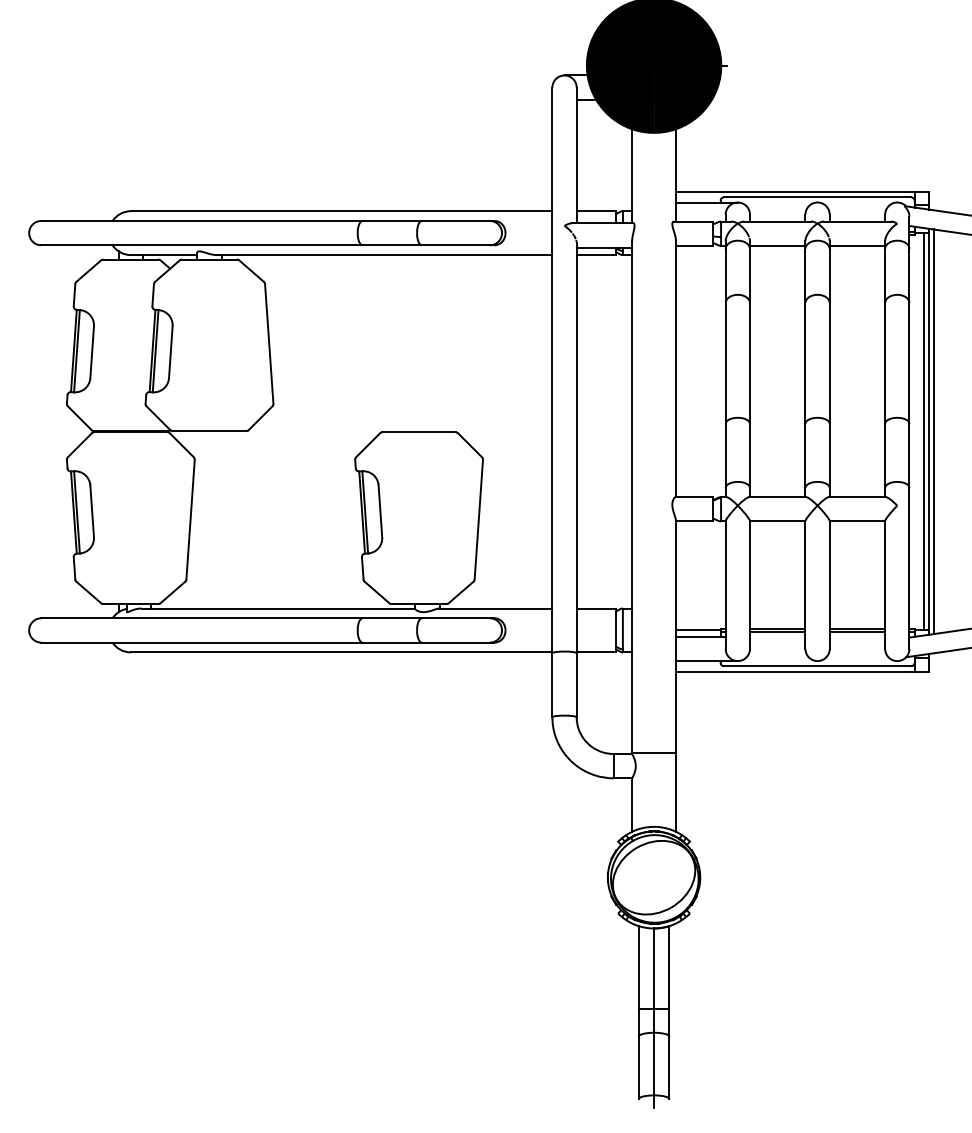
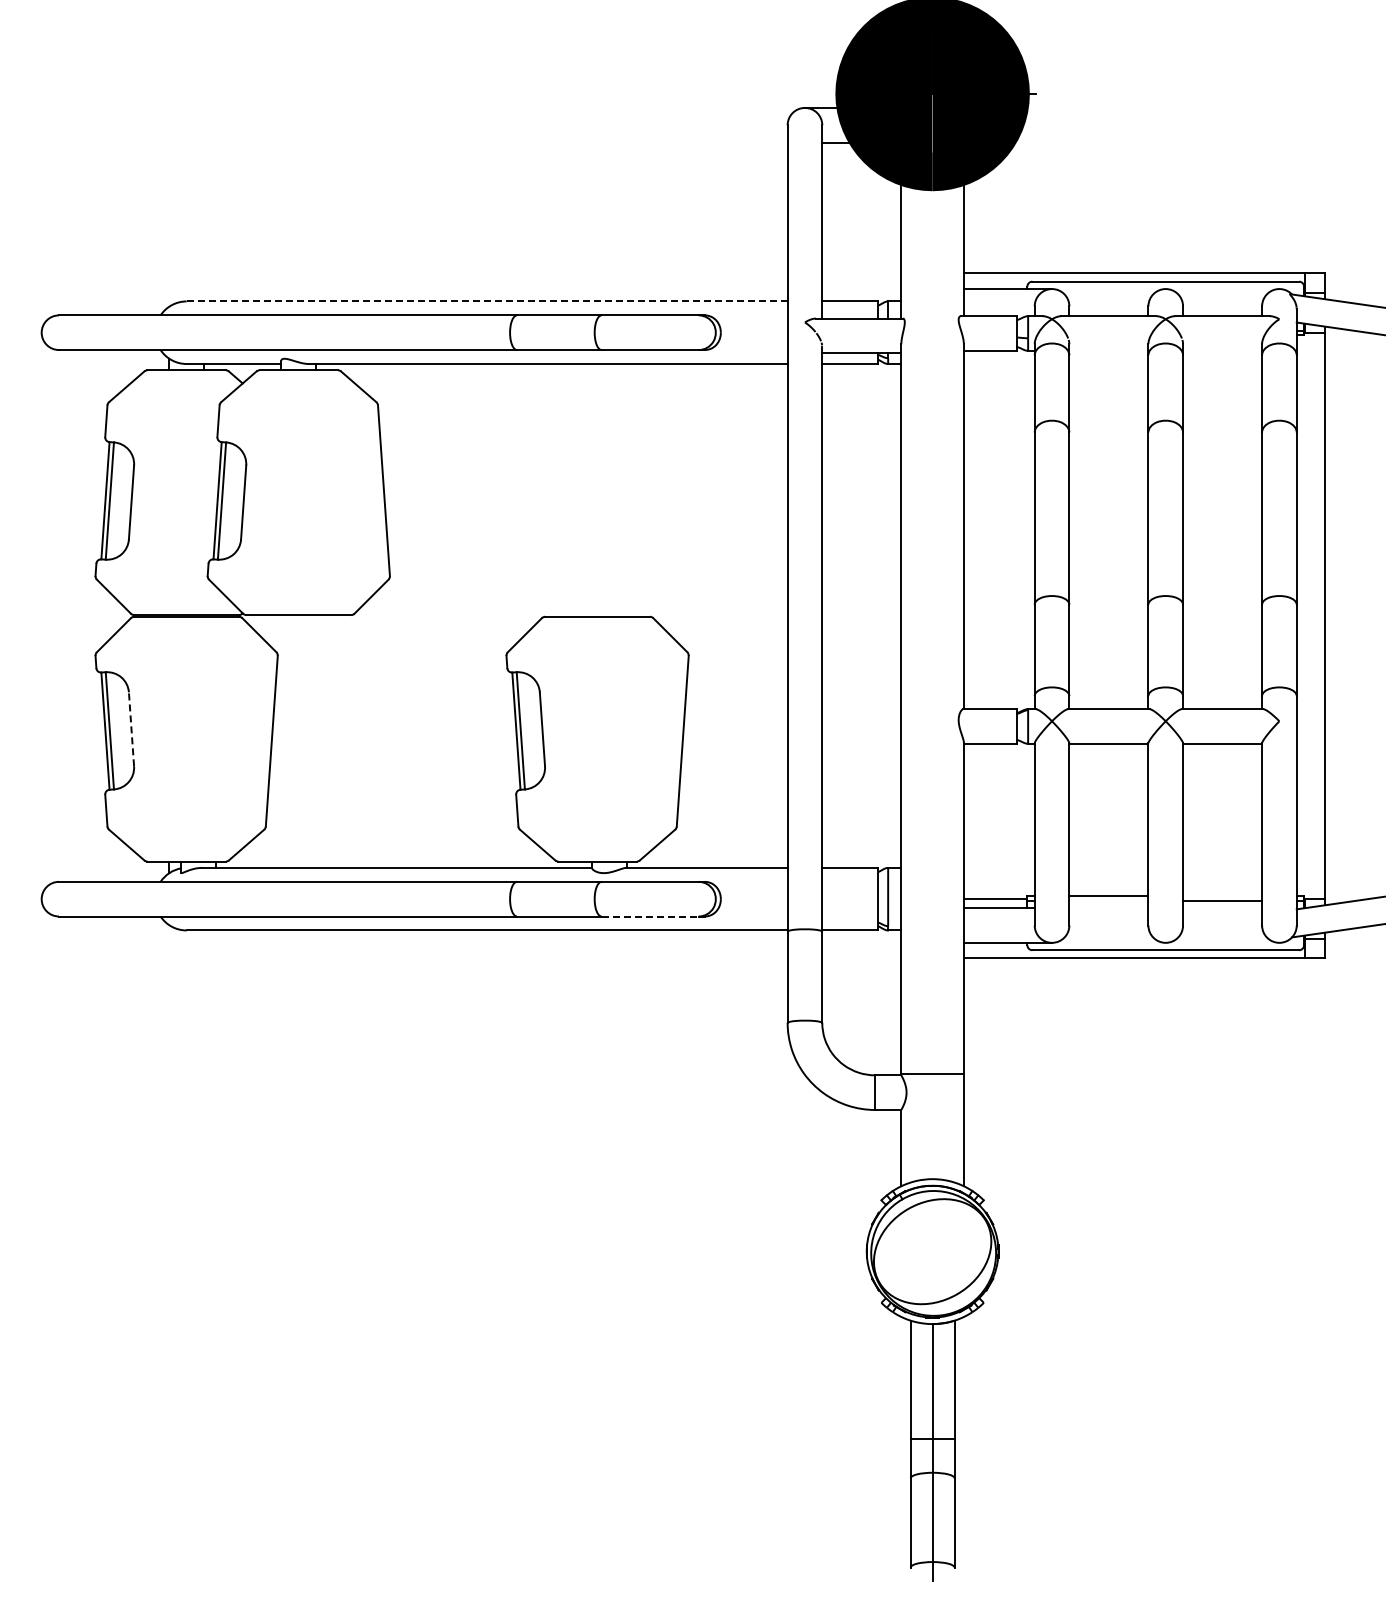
line: (341, 211) -> (486, 301), solid -> dashed
line: (777, 245) -> (1108, 350), removed
line: (857, 245) -> (1222, 350), removed
line: (924, 431) -> (1317, 615), removed
line: (933, 431) -> (1331, 615), removed
line: (92, 510) -> (131, 728), solid -> dashed
line: (857, 628) -> (1222, 896), removed
line: (777, 631) -> (1108, 900), removed
line: (456, 642) -> (650, 916), solid -> dashed

